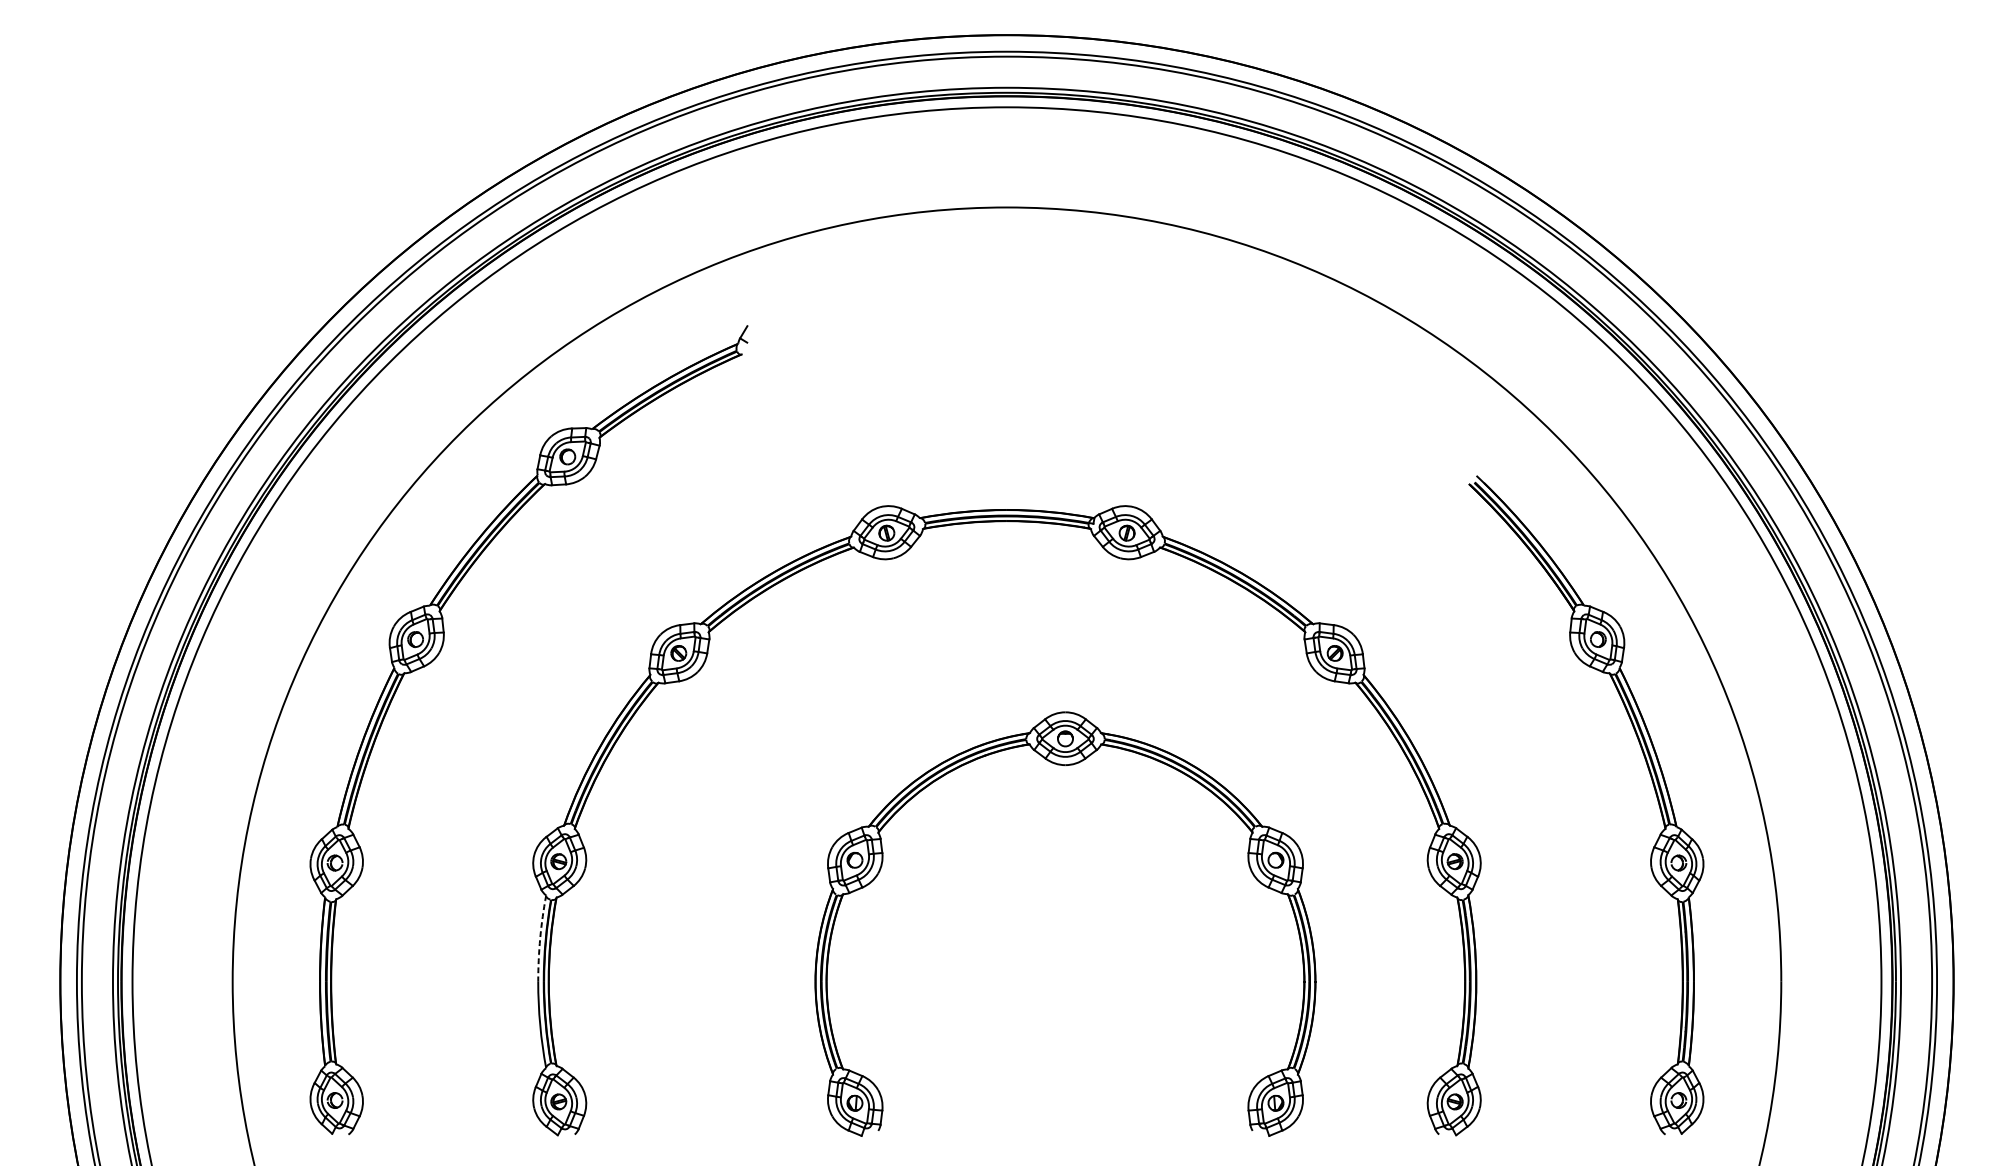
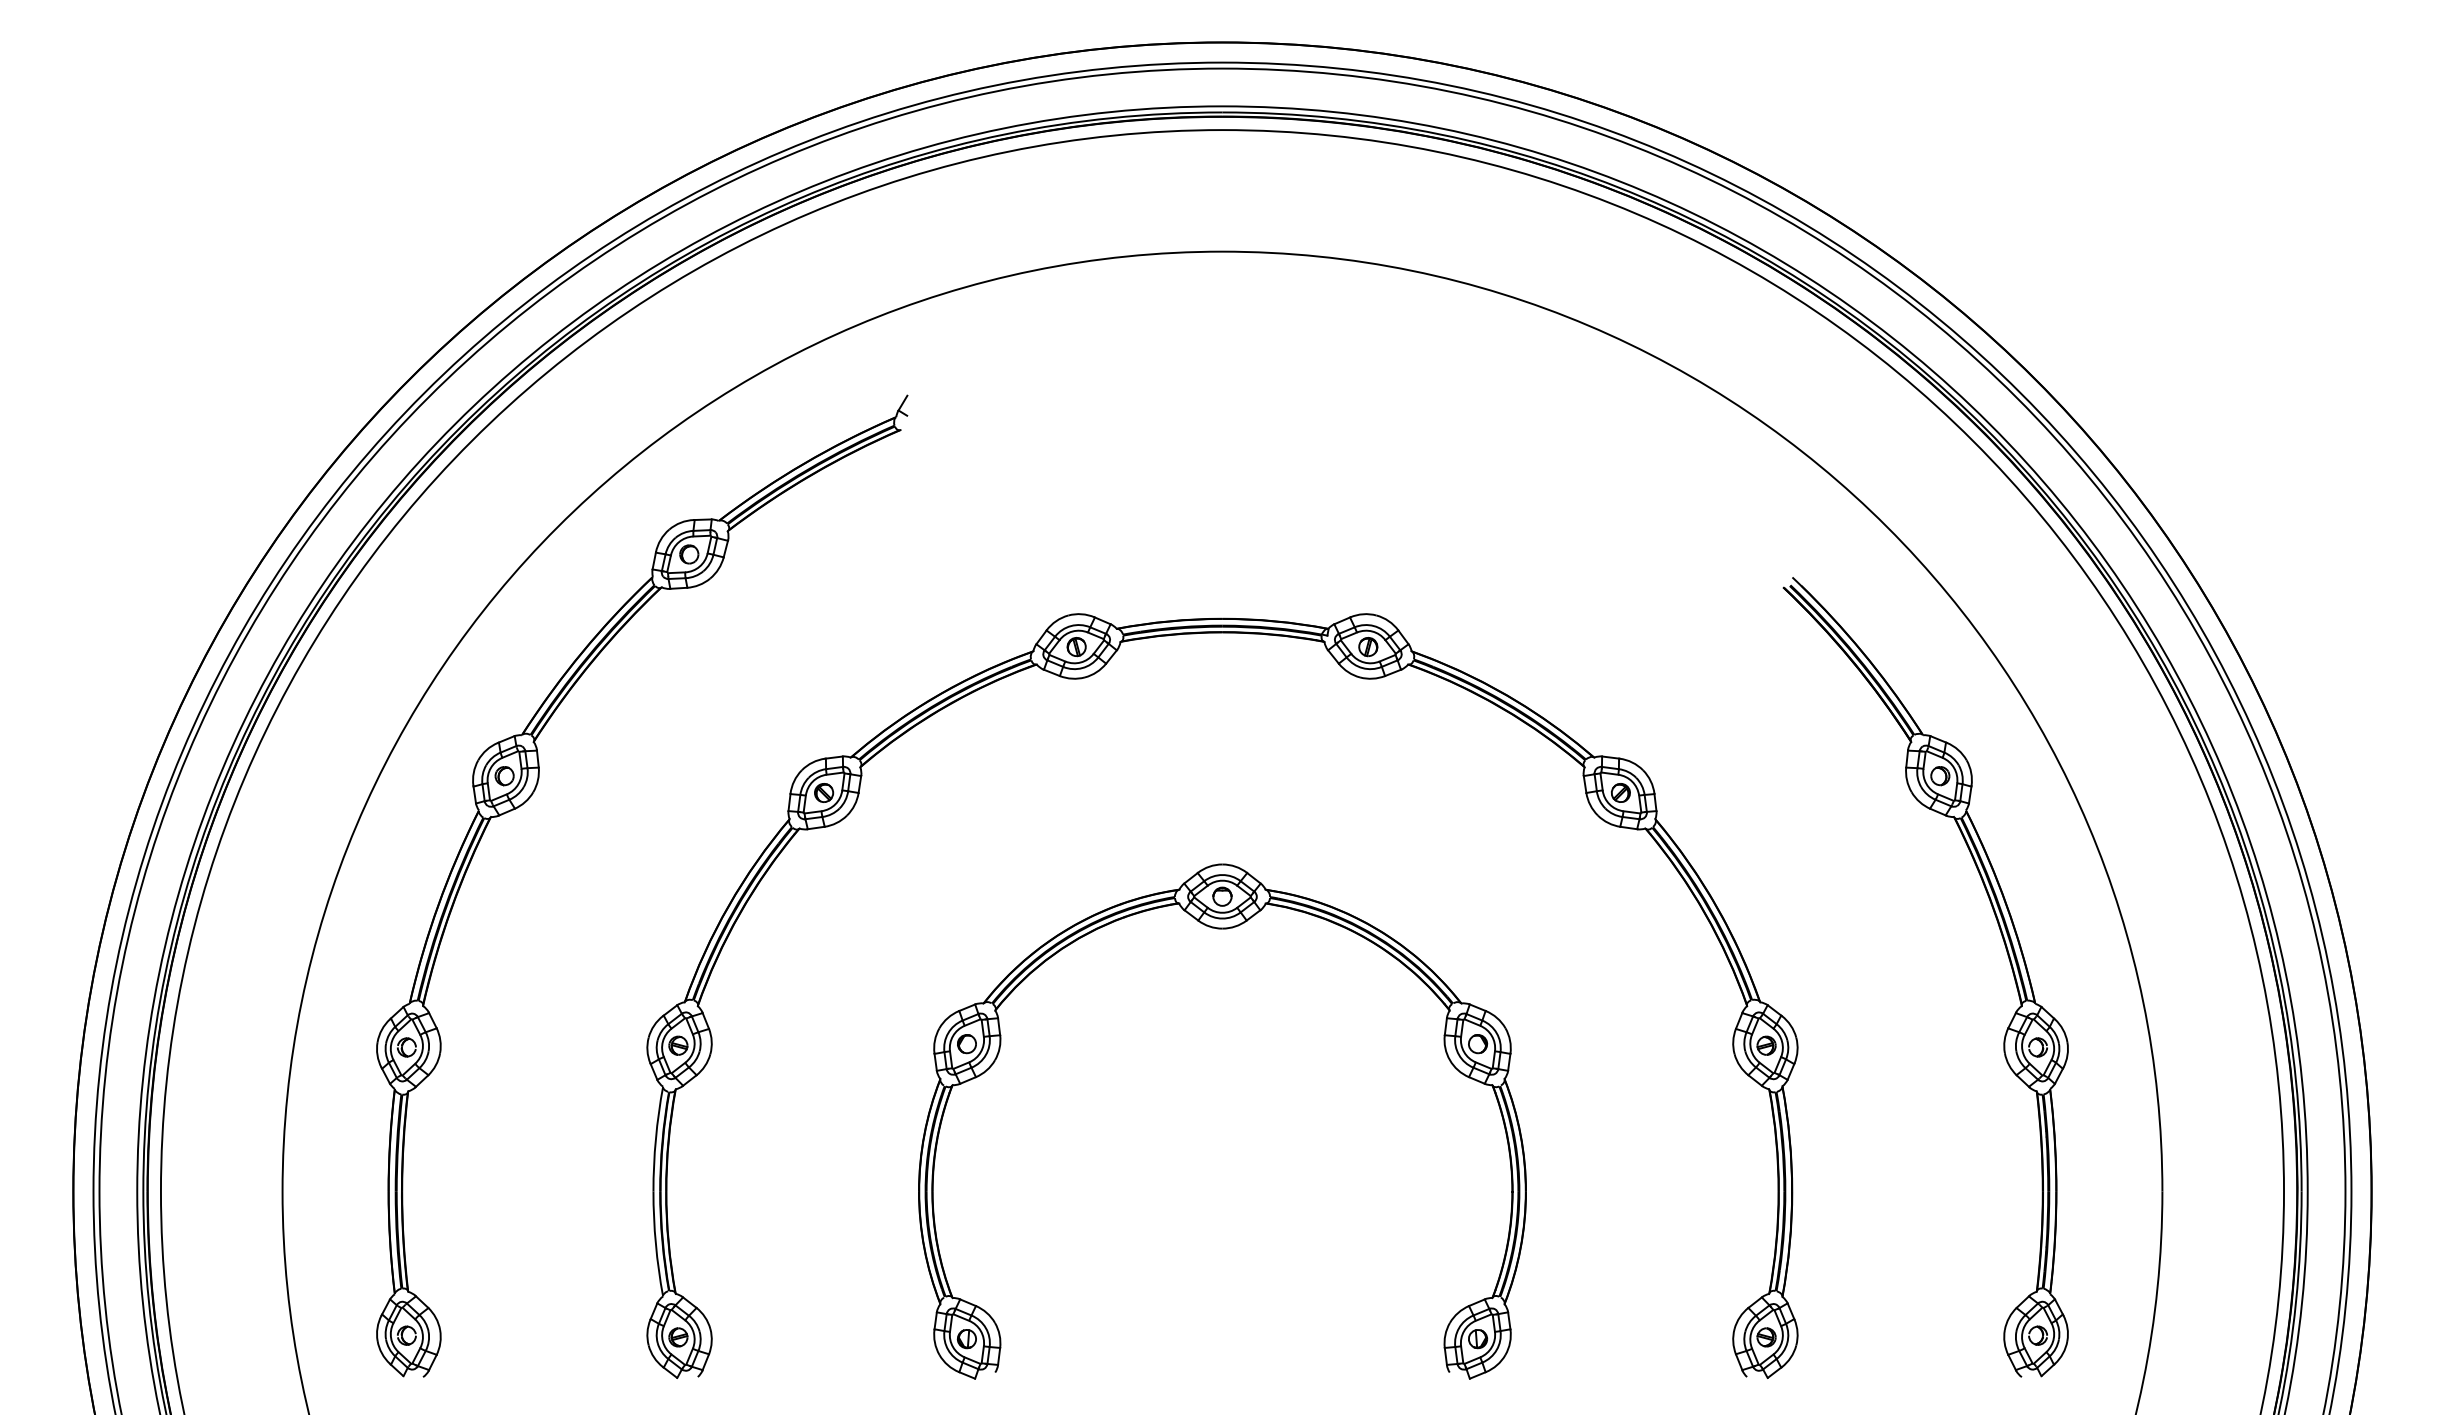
part: (1065, 765) -> (1222, 929), moved
arc: (539, 938) -> (655, 1138), dashed -> solid

